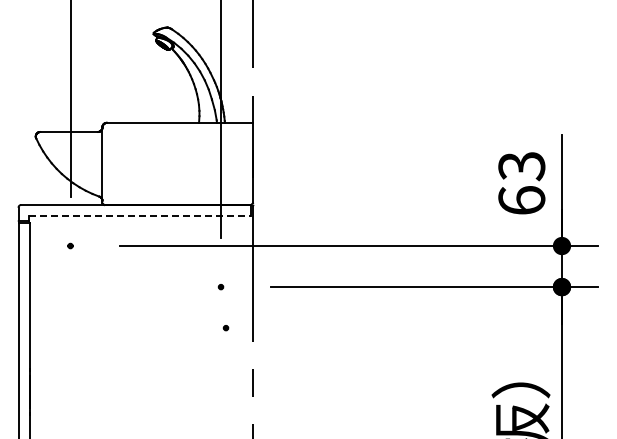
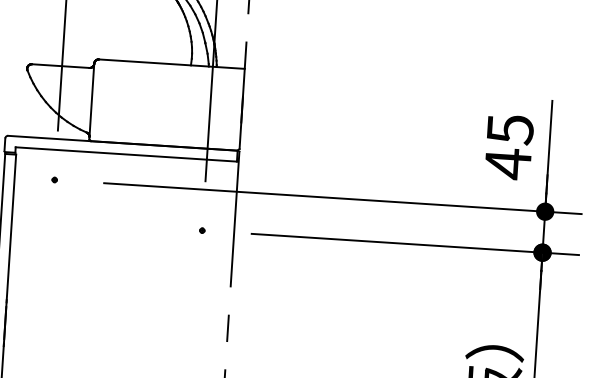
text: (521, 184) -> (508, 147), 63 -> 45
line: (140, 215) -> (126, 154), dashed -> solid
part: (225, 328) -> (204, 272), removed

